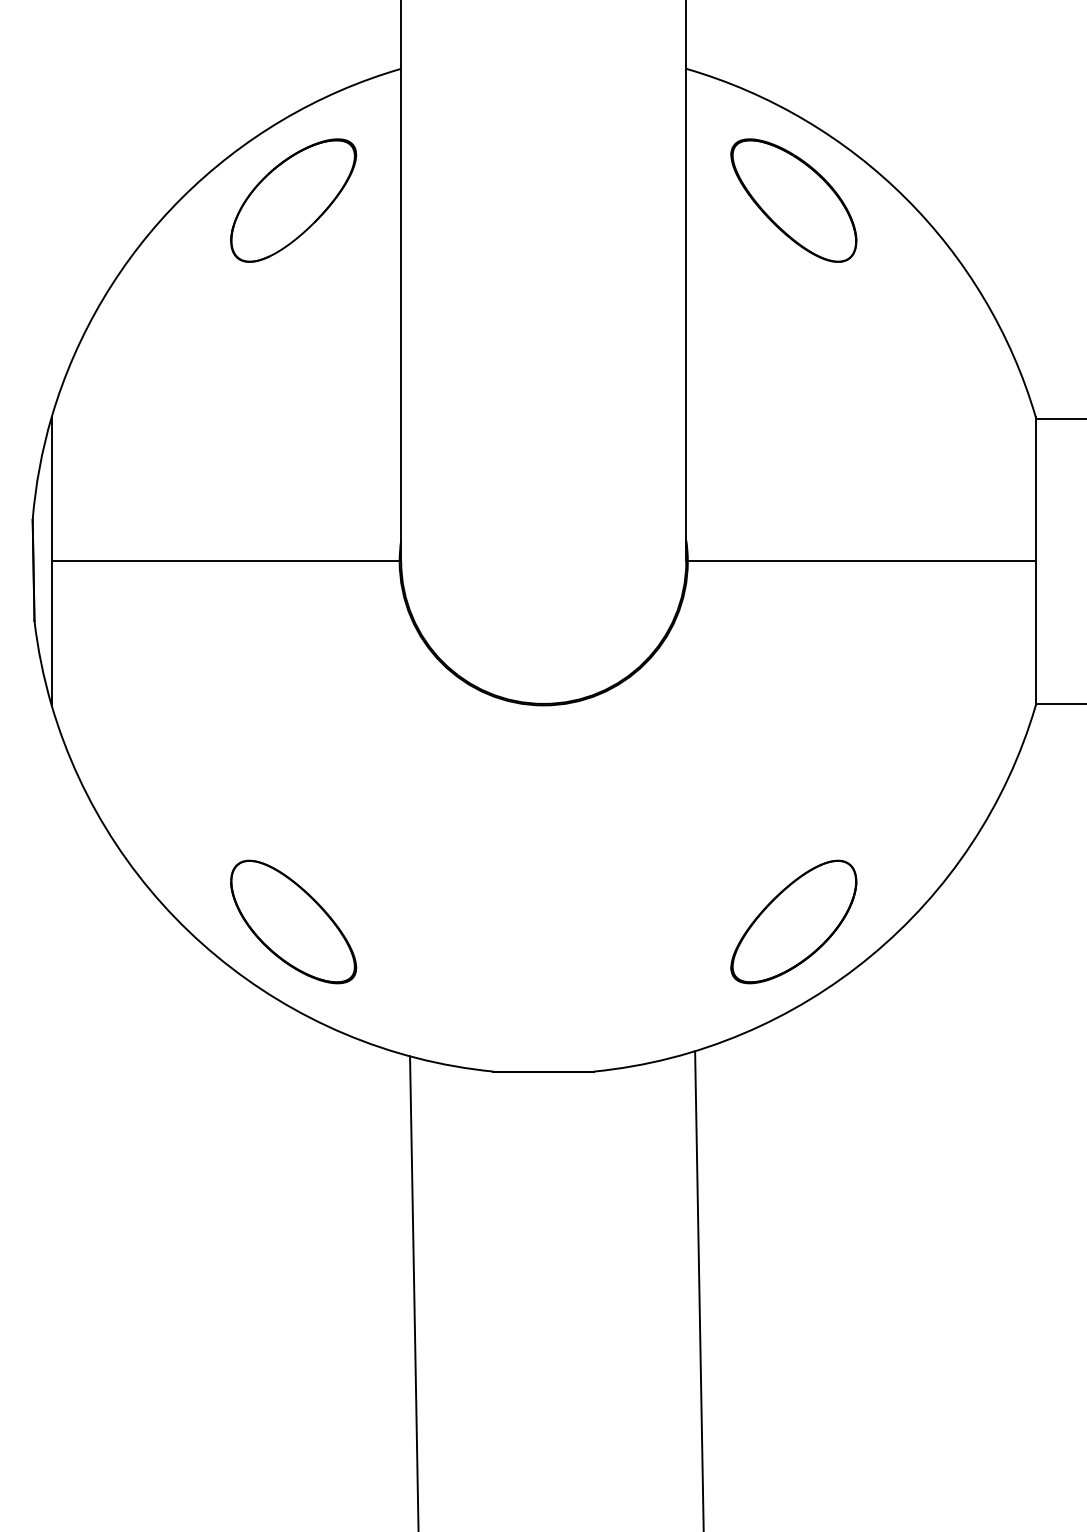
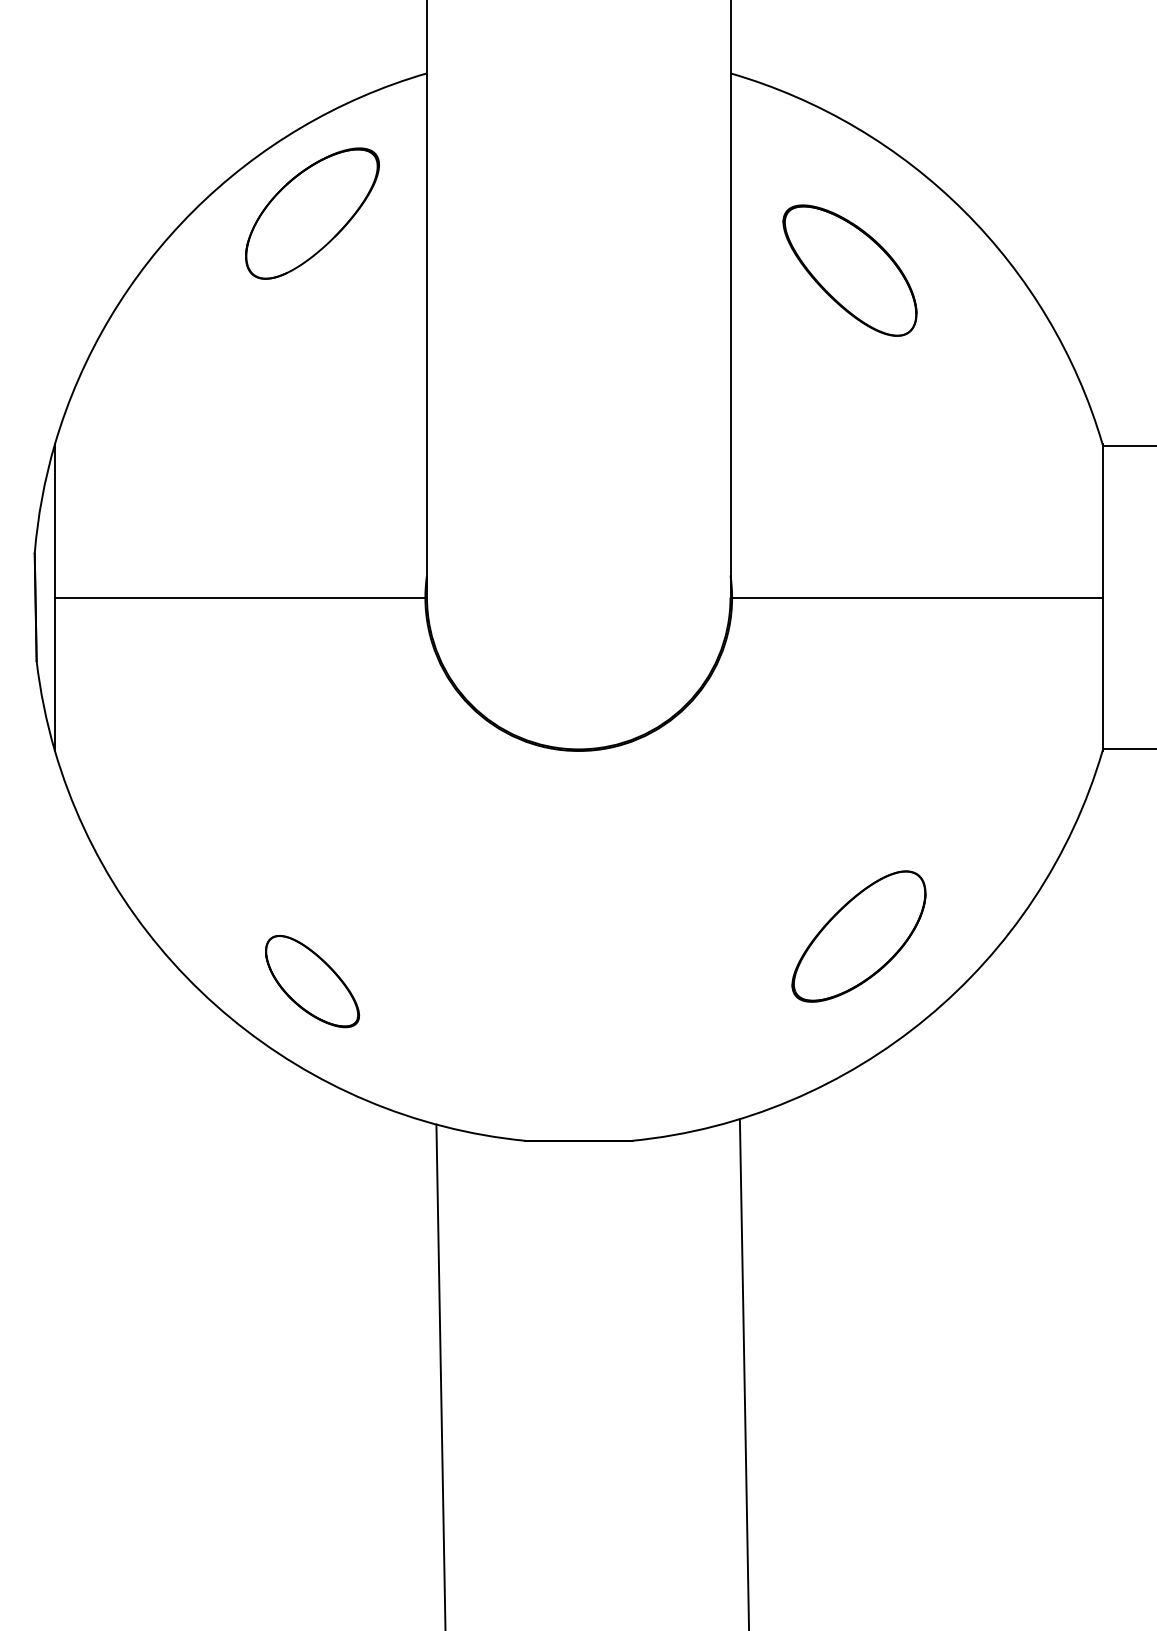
part: (793, 200) -> (849, 270), moved
part: (293, 921) -> (312, 981), size x0.7
part: (793, 921) -> (858, 936), moved

